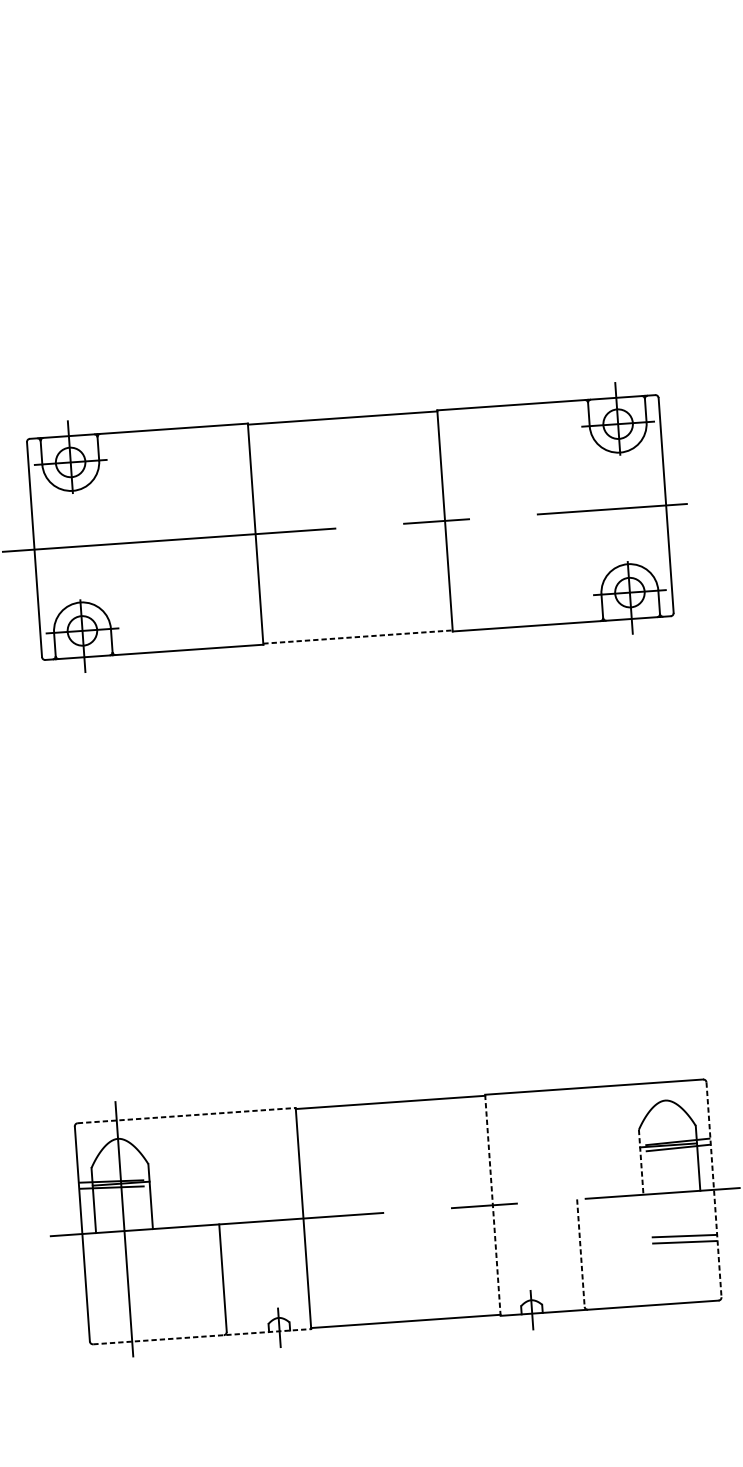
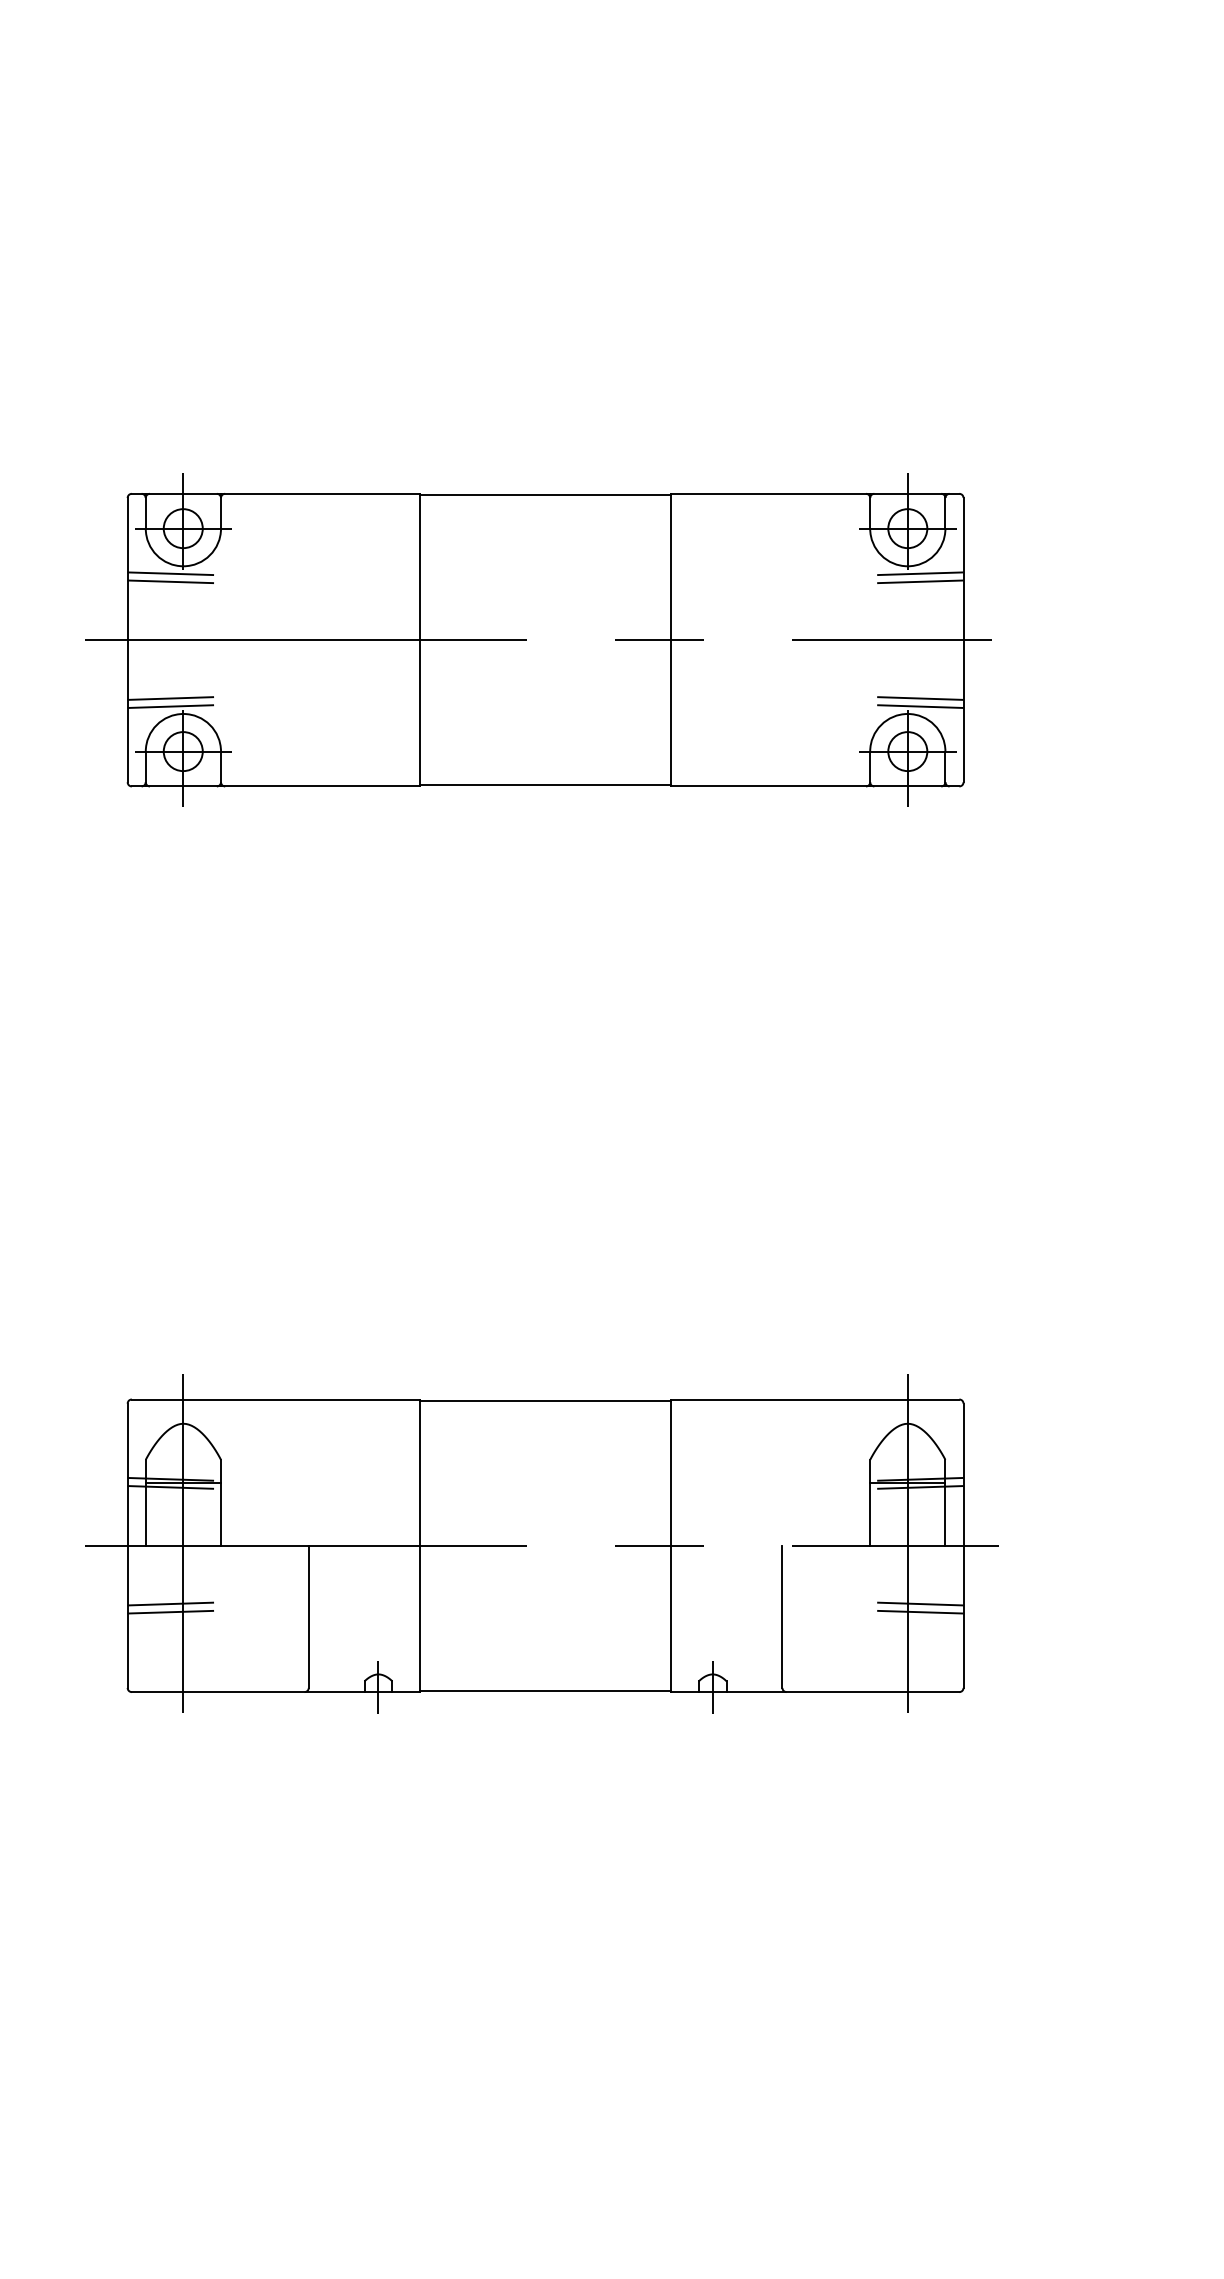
line: (630, 457) -> (920, 573), added
line: (630, 463) -> (920, 581), added
line: (63, 497) -> (170, 573), added
line: (63, 503) -> (170, 581), added
line: (636, 551) -> (920, 698), added
line: (637, 557) -> (920, 706), added
line: (69, 591) -> (170, 698), added
line: (70, 597) -> (170, 706), added
line: (358, 637) -> (546, 785), dashed -> solid
line: (187, 1115) -> (276, 1399), dashed -> solid
line: (641, 1162) -> (870, 1502), dashed -> solid
line: (714, 1190) -> (963, 1546), dashed -> solid
line: (671, 1191) -> (907, 1543), added
line: (492, 1205) -> (670, 1546), dashed -> solid
line: (580, 1253) -> (782, 1617), dashed -> solid
line: (117, 1275) -> (170, 1603), added
line: (118, 1281) -> (170, 1611), added
line: (202, 1336) -> (276, 1692), dashed -> solid

